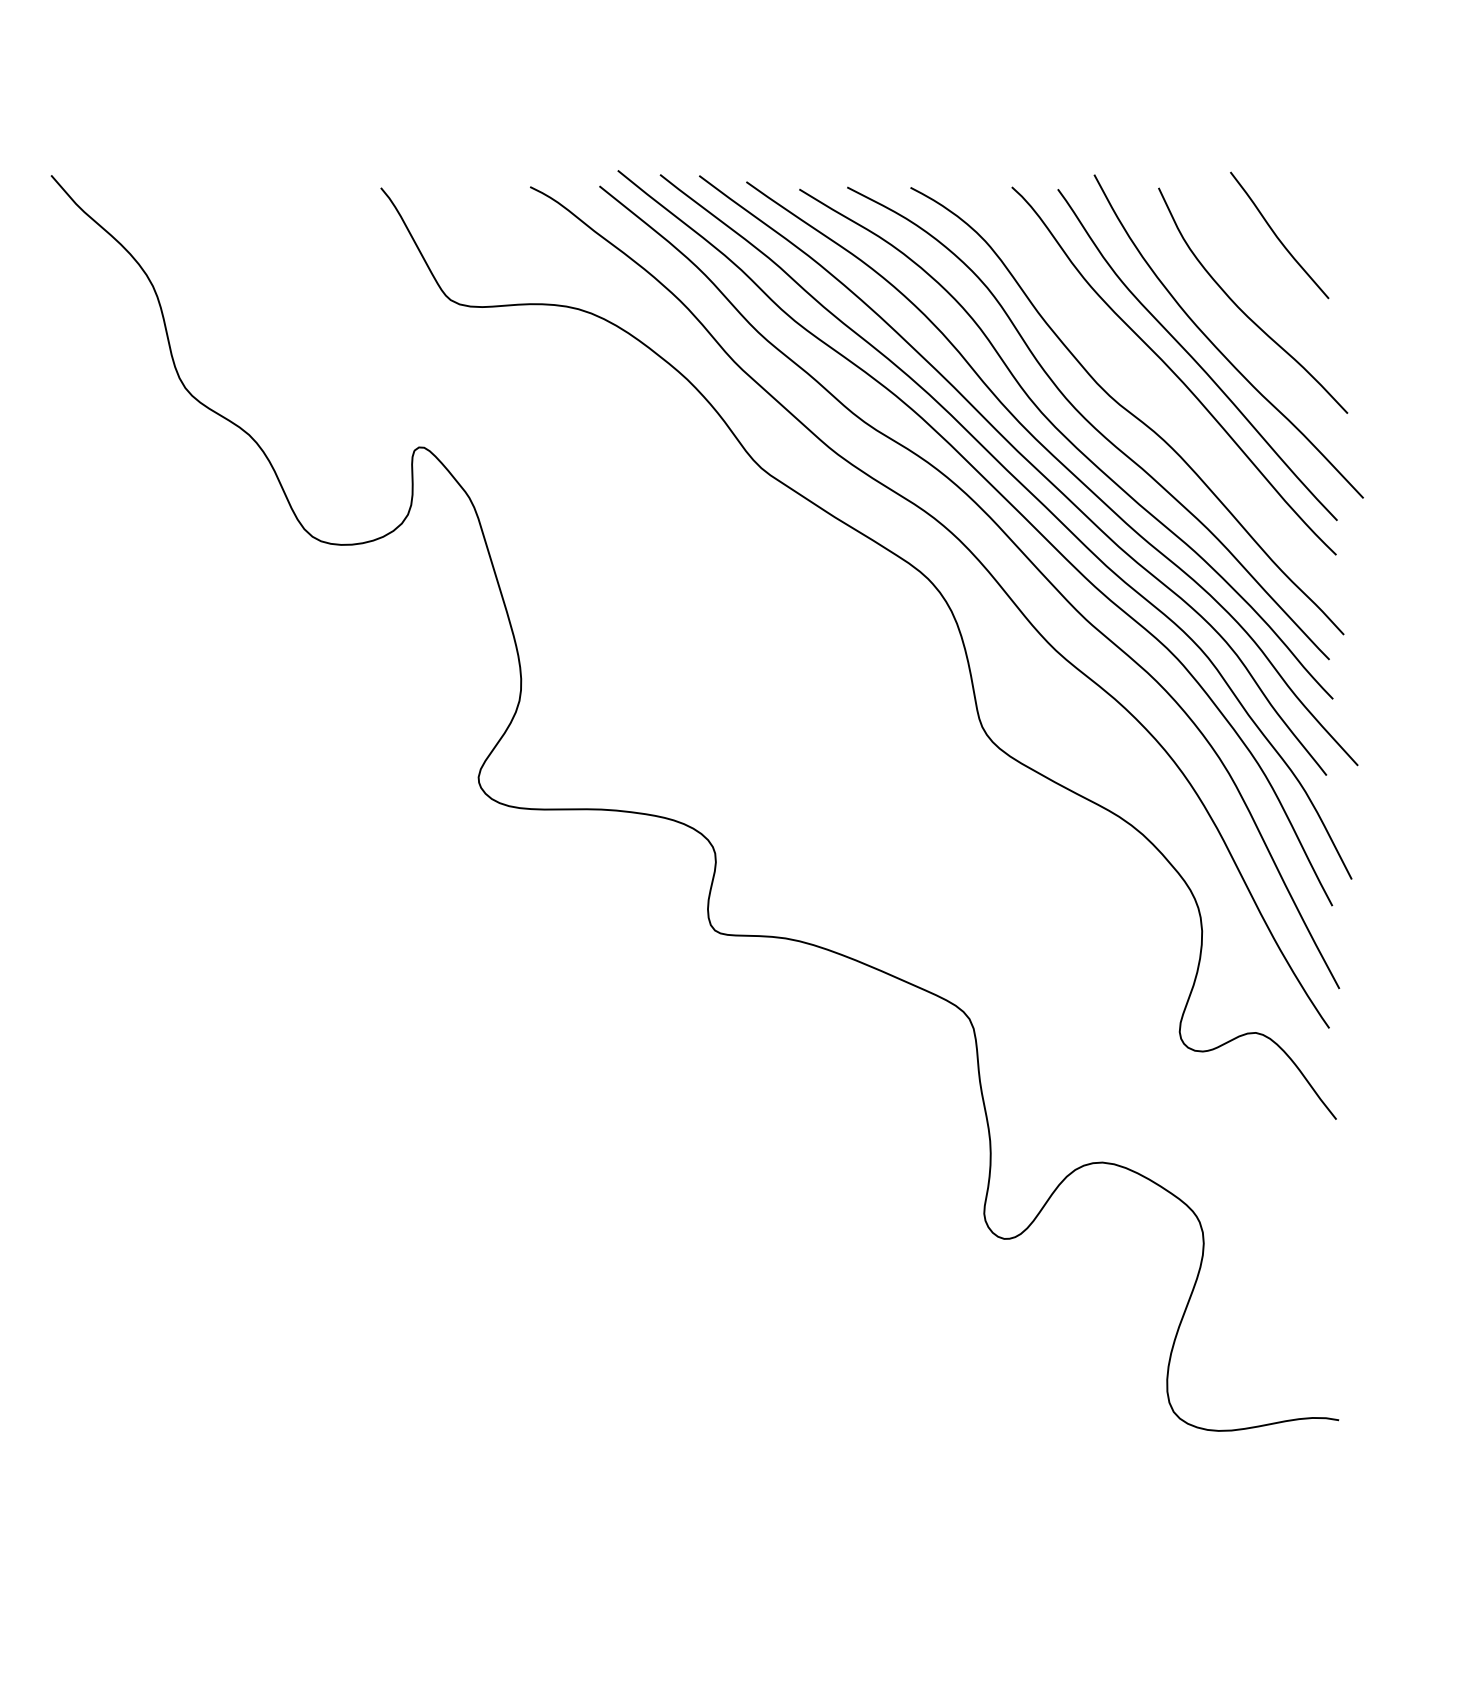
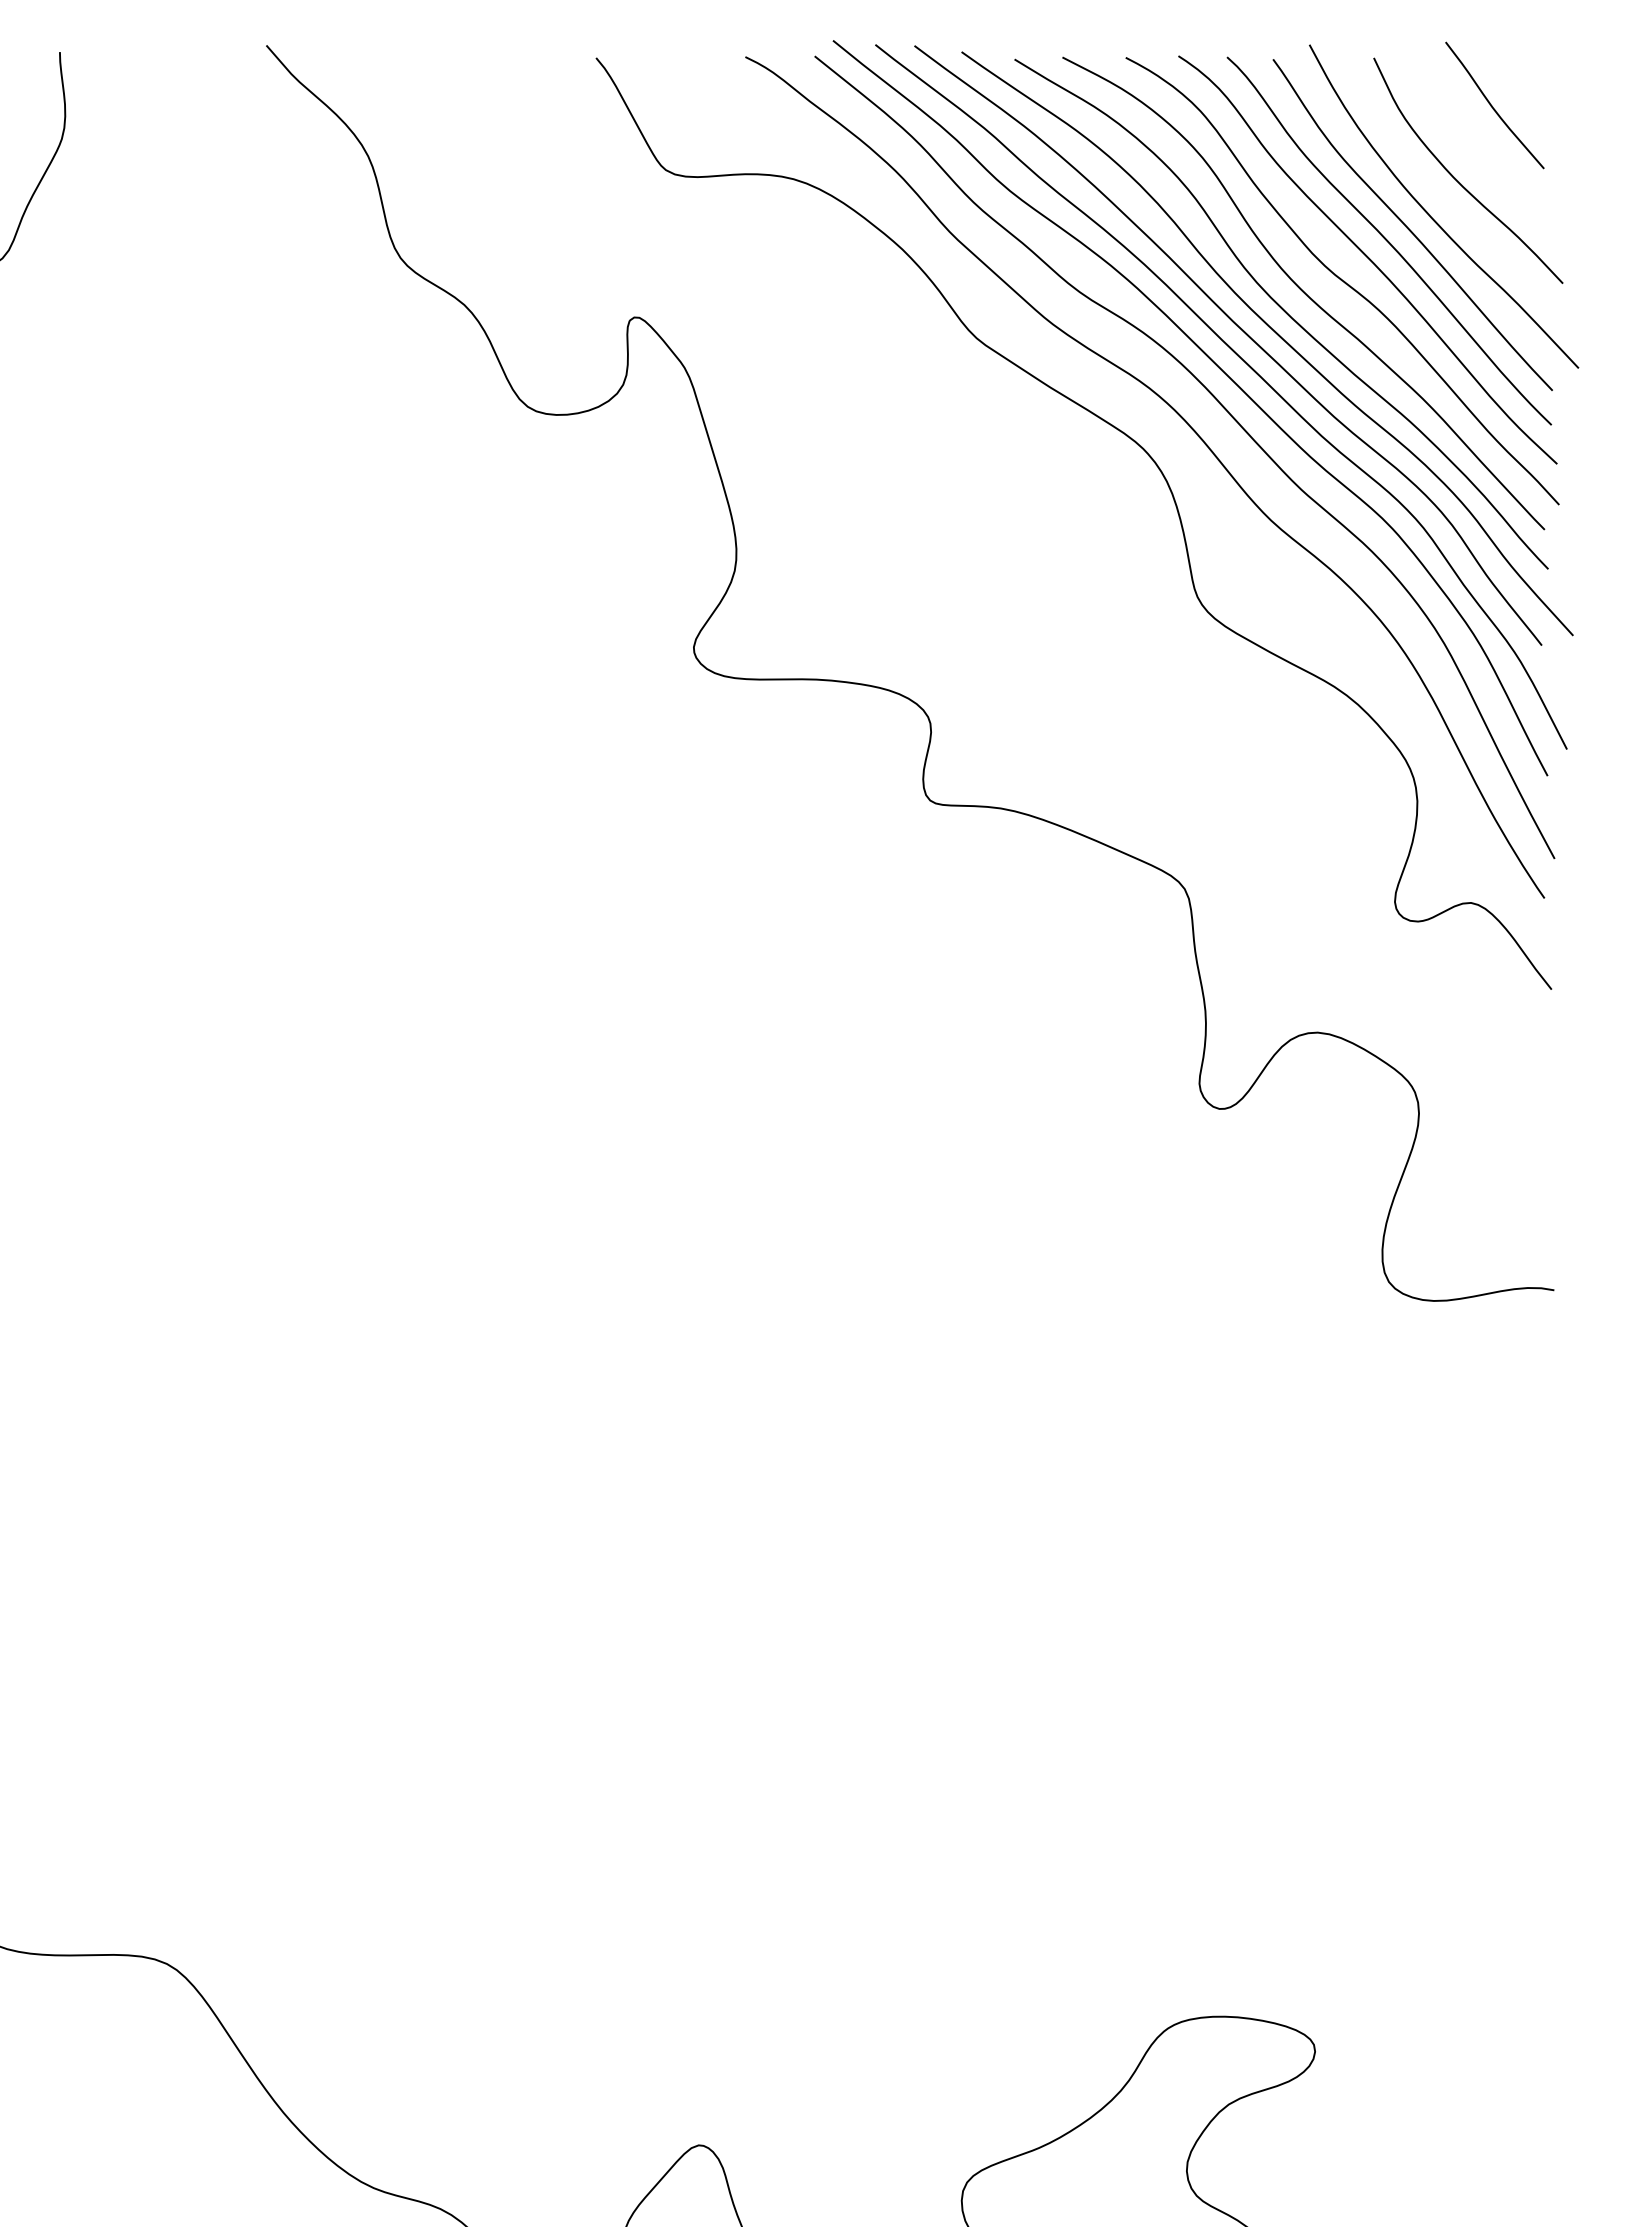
curve: (1152, 388) -> (1367, 258), added

